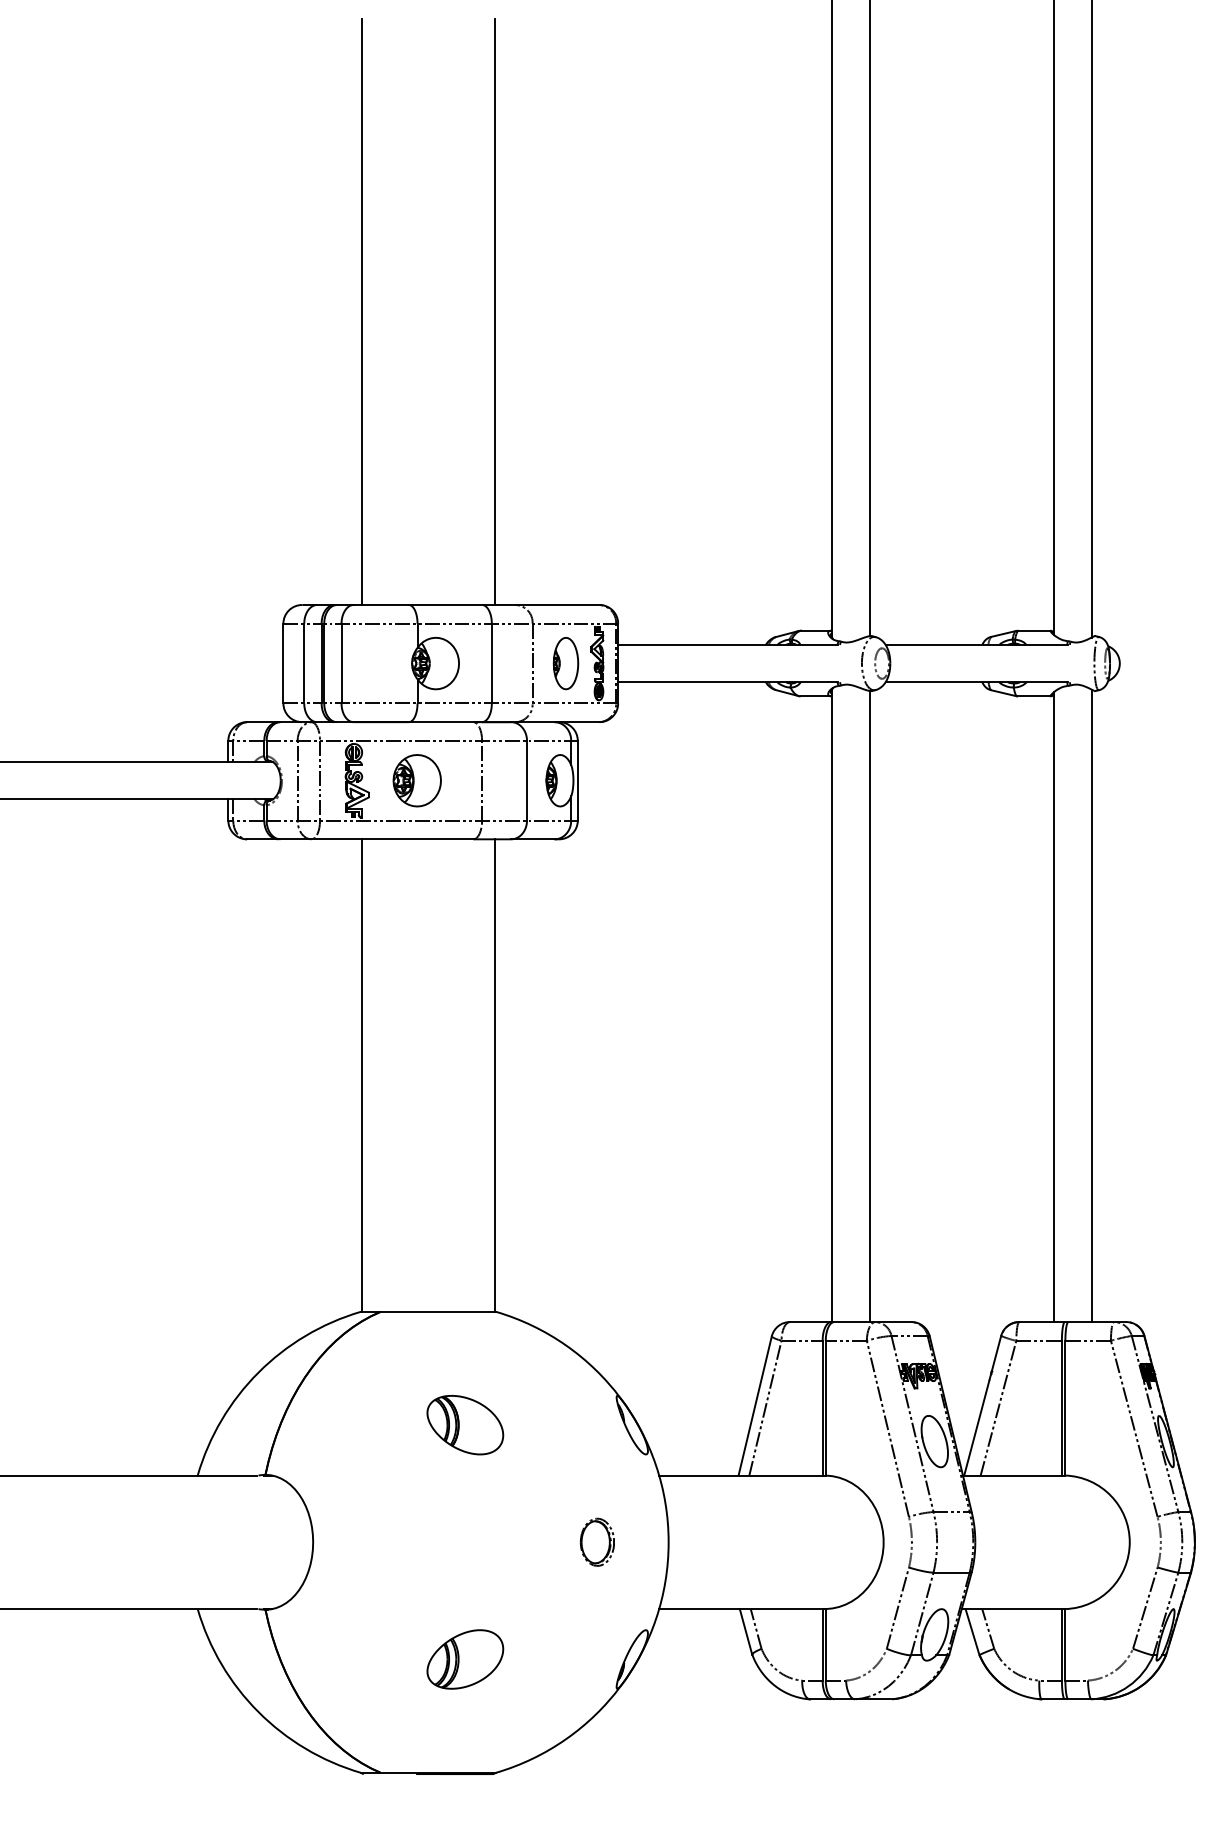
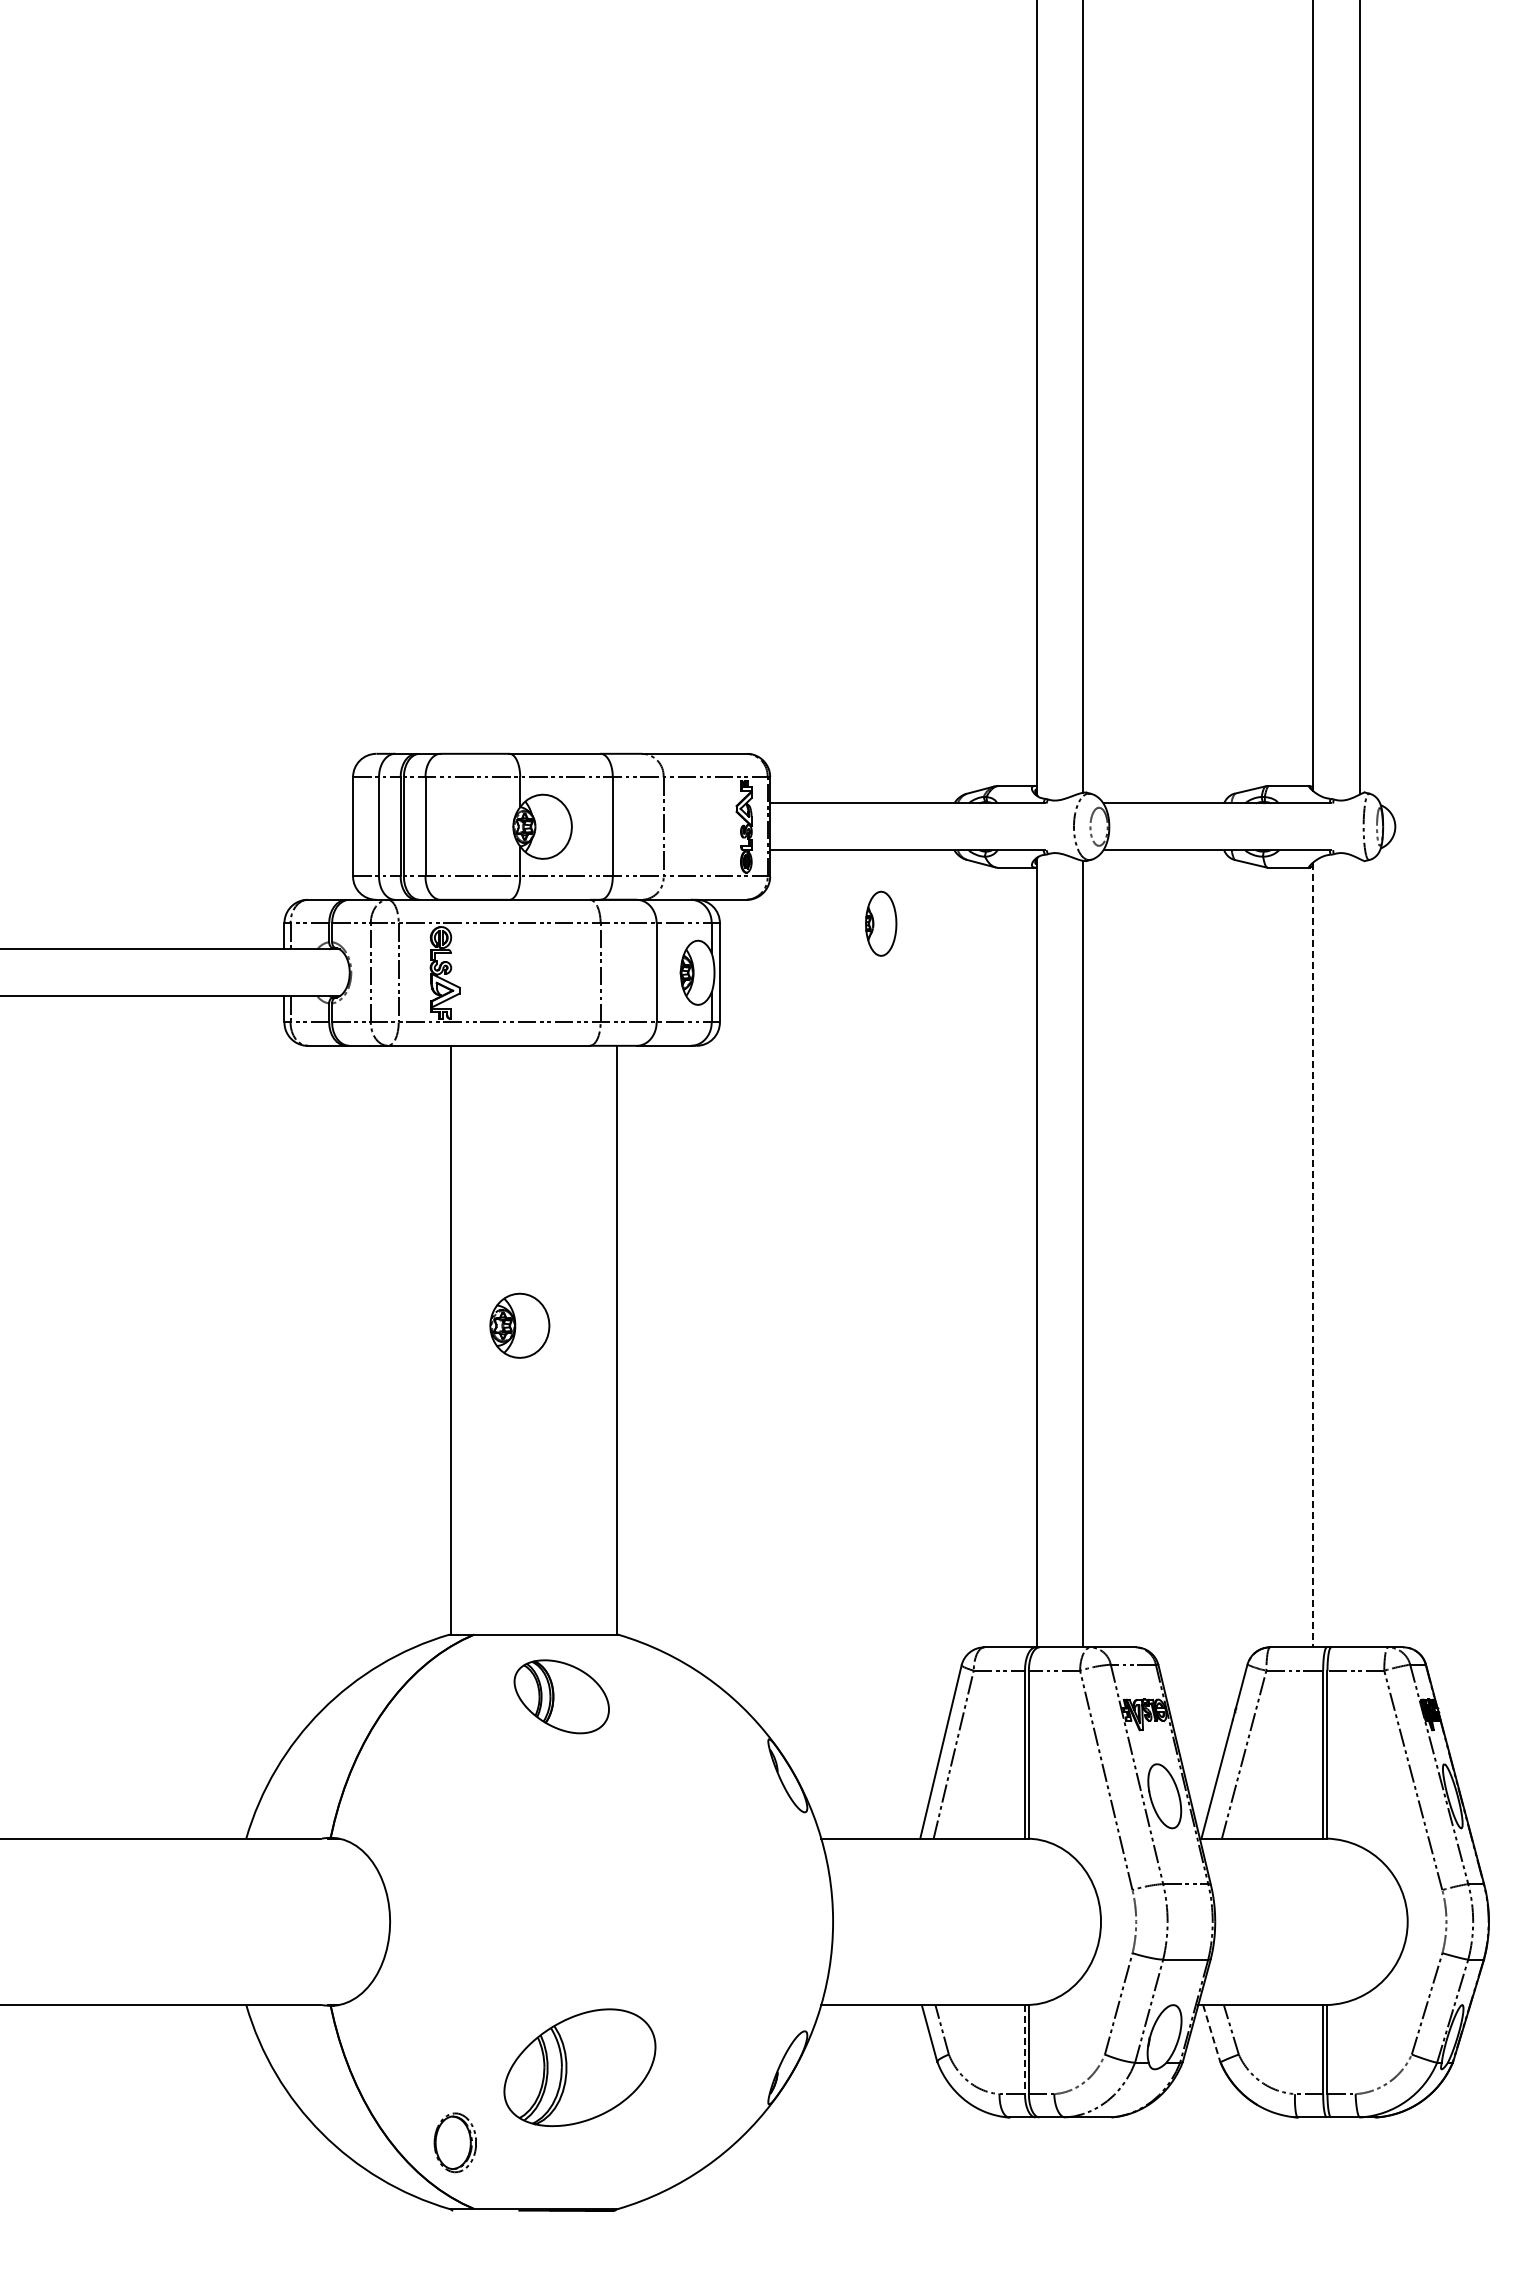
line: (361, 311) -> (450, 388), removed
line: (495, 311) -> (617, 388), removed
part: (566, 663) -> (881, 923), moved
part: (416, 780) -> (519, 1325), moved
line: (1091, 1005) -> (1360, 1253), removed
line: (1054, 1007) -> (1313, 1255), solid -> dashed
part: (465, 1424) -> (561, 1696), moved
part: (596, 1542) -> (454, 2142), moved
line: (972, 1632) -> (1211, 2034), solid -> dashed
line: (822, 1644) -> (1024, 2049), solid -> dashed
part: (465, 1659) -> (579, 2067), size x1.6

